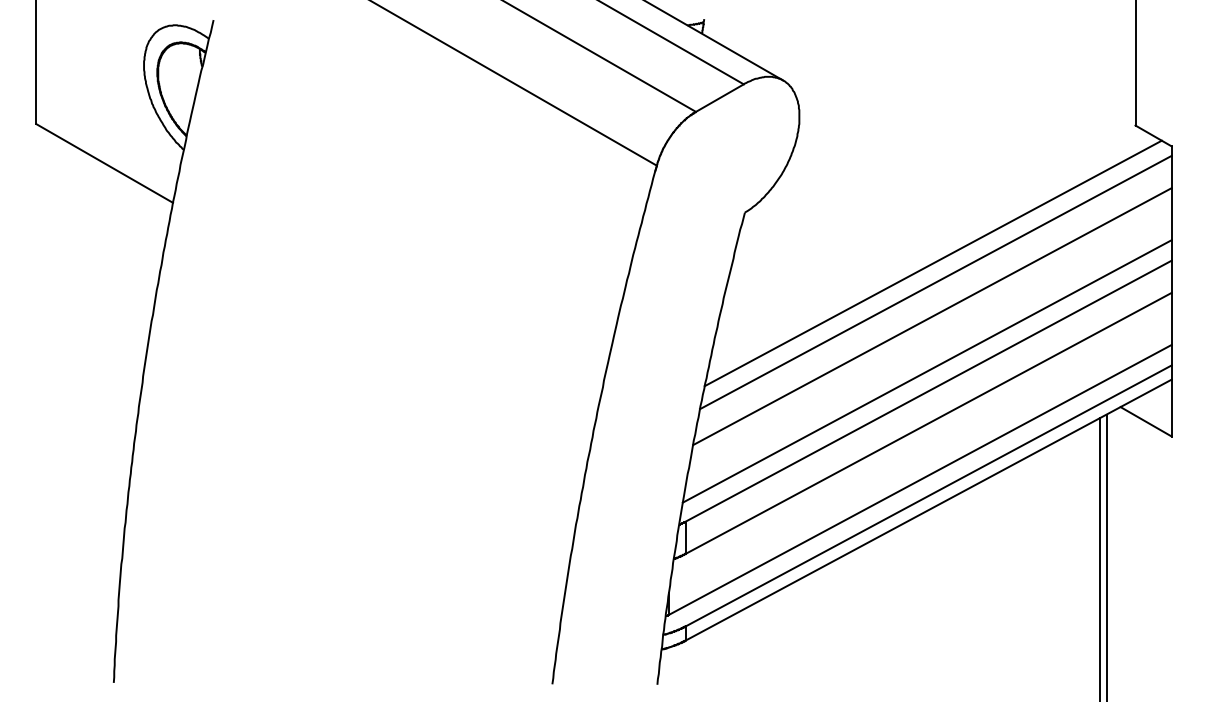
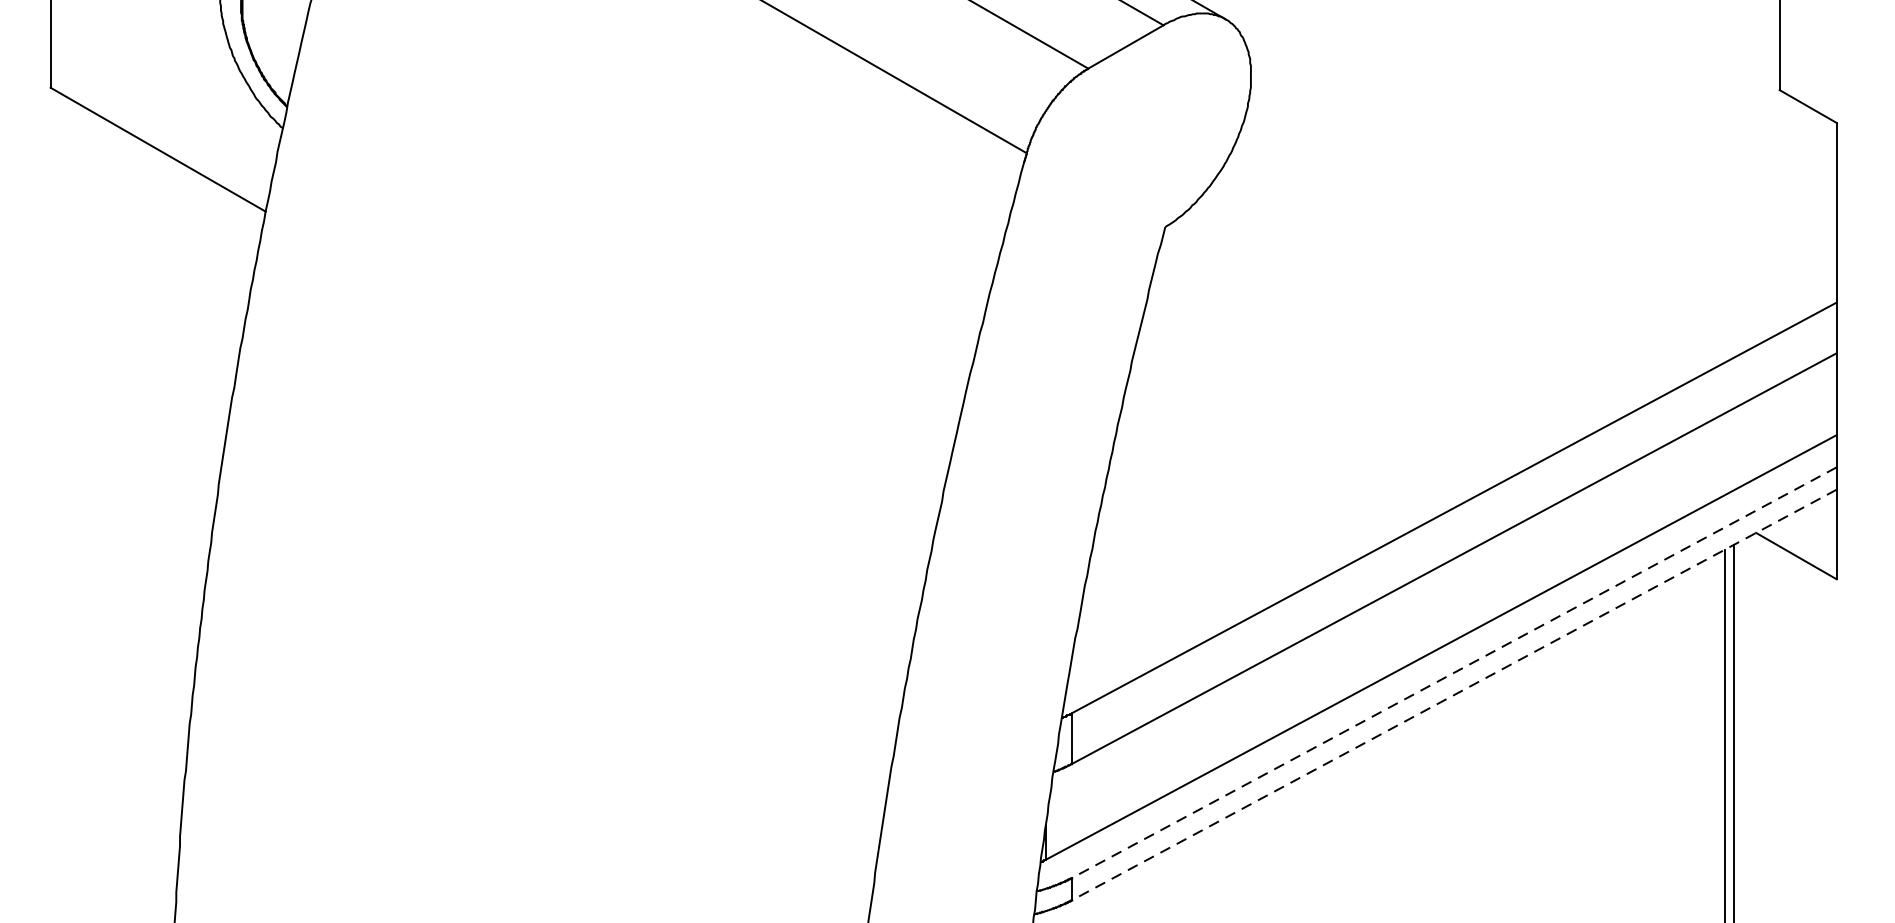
line: (932, 263) -> (1460, 307), removed
line: (935, 282) -> (1465, 336), removed
line: (932, 316) -> (1460, 390), removed
line: (926, 371) -> (1450, 476), removed
line: (928, 495) -> (1454, 672), solid -> dashed
line: (928, 510) -> (1454, 695), solid -> dashed

